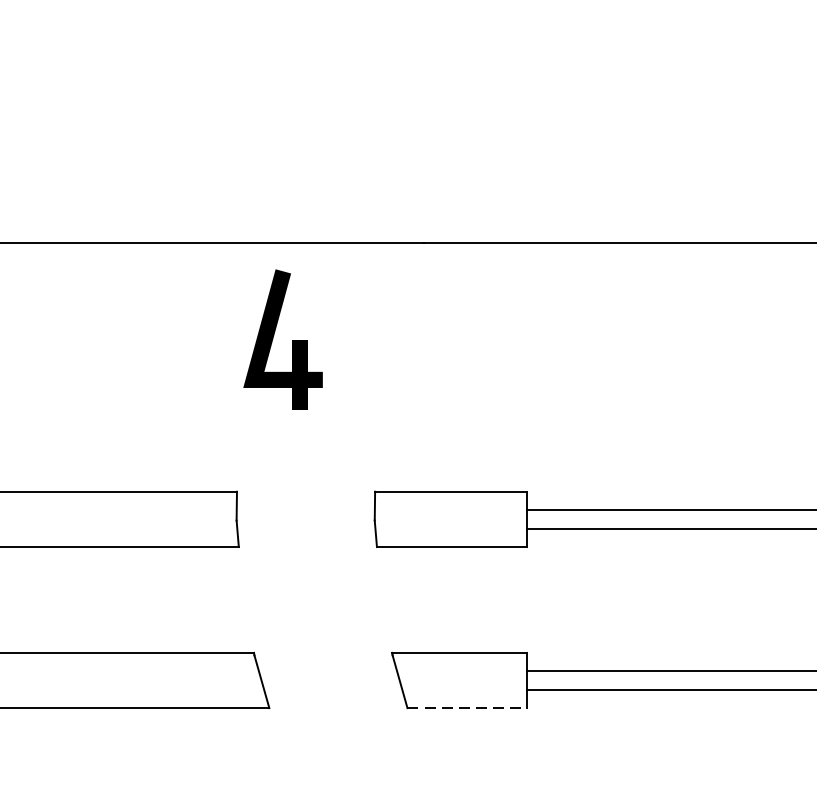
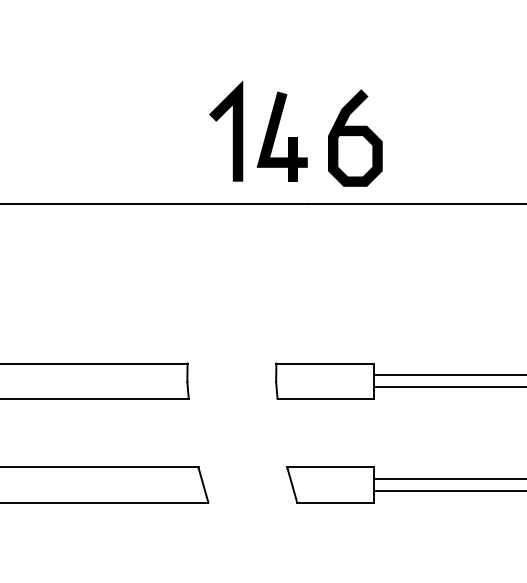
line: (306, 130) -> (232, 131), added
curve: (498, 137) -> (355, 135), added
part: (281, 339) -> (281, 136), moved
line: (468, 707) -> (336, 502), dashed -> solid

